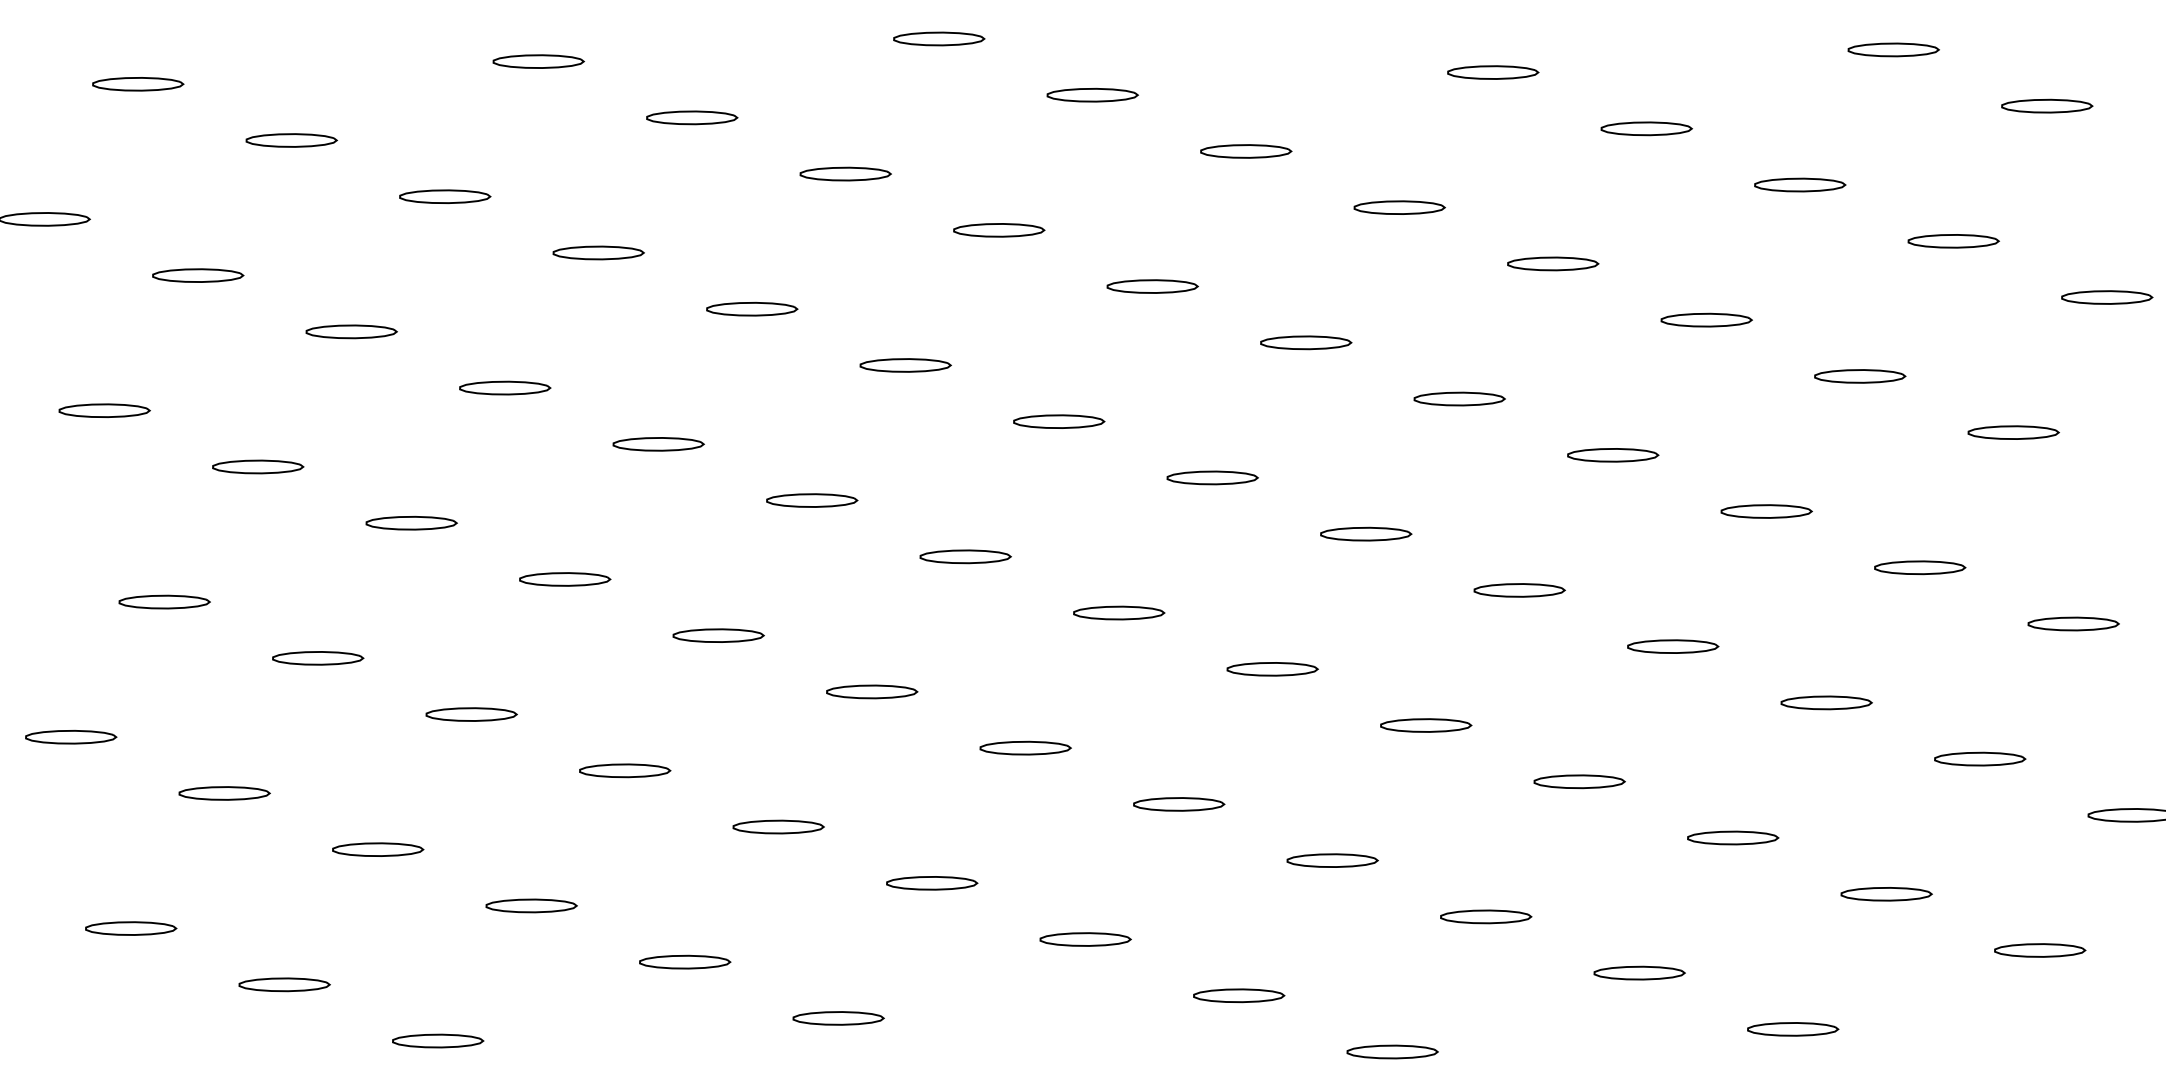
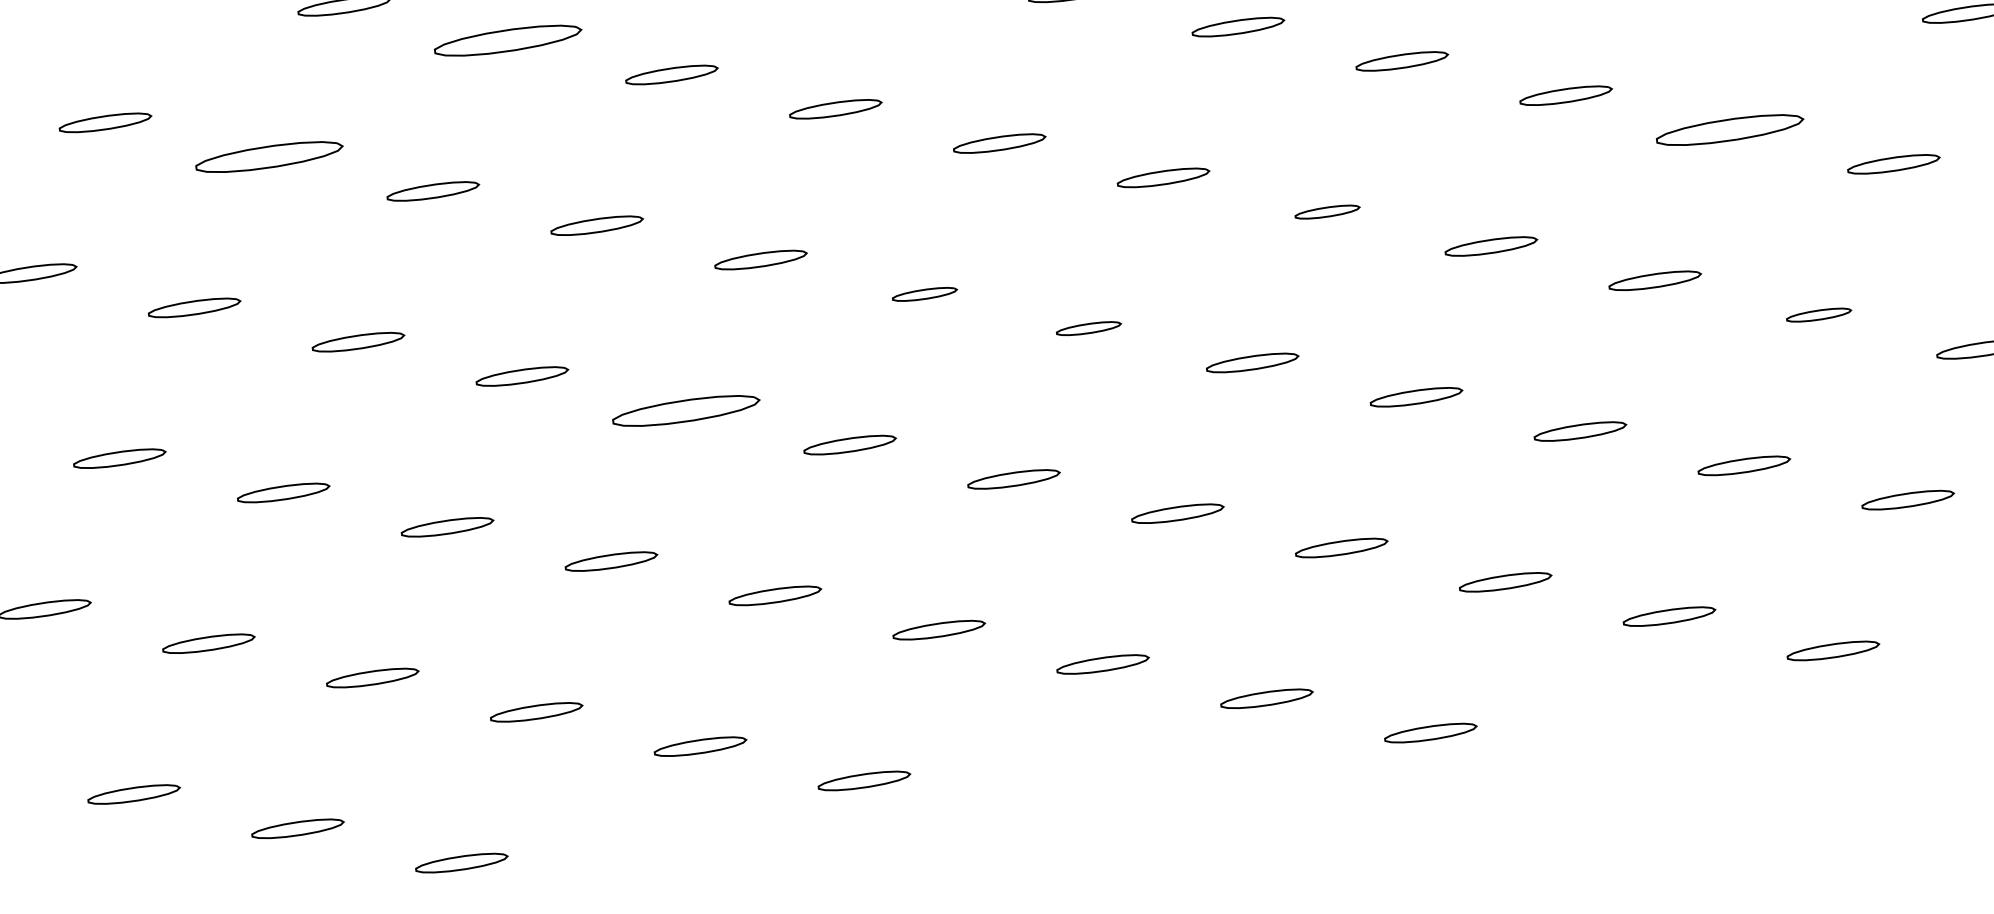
part: (598, 252) -> (507, 40), size x1.6
part: (351, 331) -> (269, 156), size x1.6
part: (1766, 511) -> (1729, 129), size x1.6
part: (1366, 533) -> (1327, 211), size x0.7
part: (965, 556) -> (924, 294), size x0.7
part: (1119, 612) -> (1089, 328), size x0.7
part: (718, 635) -> (686, 410), size x1.6
part: (1826, 702) -> (1818, 314), size x0.7

